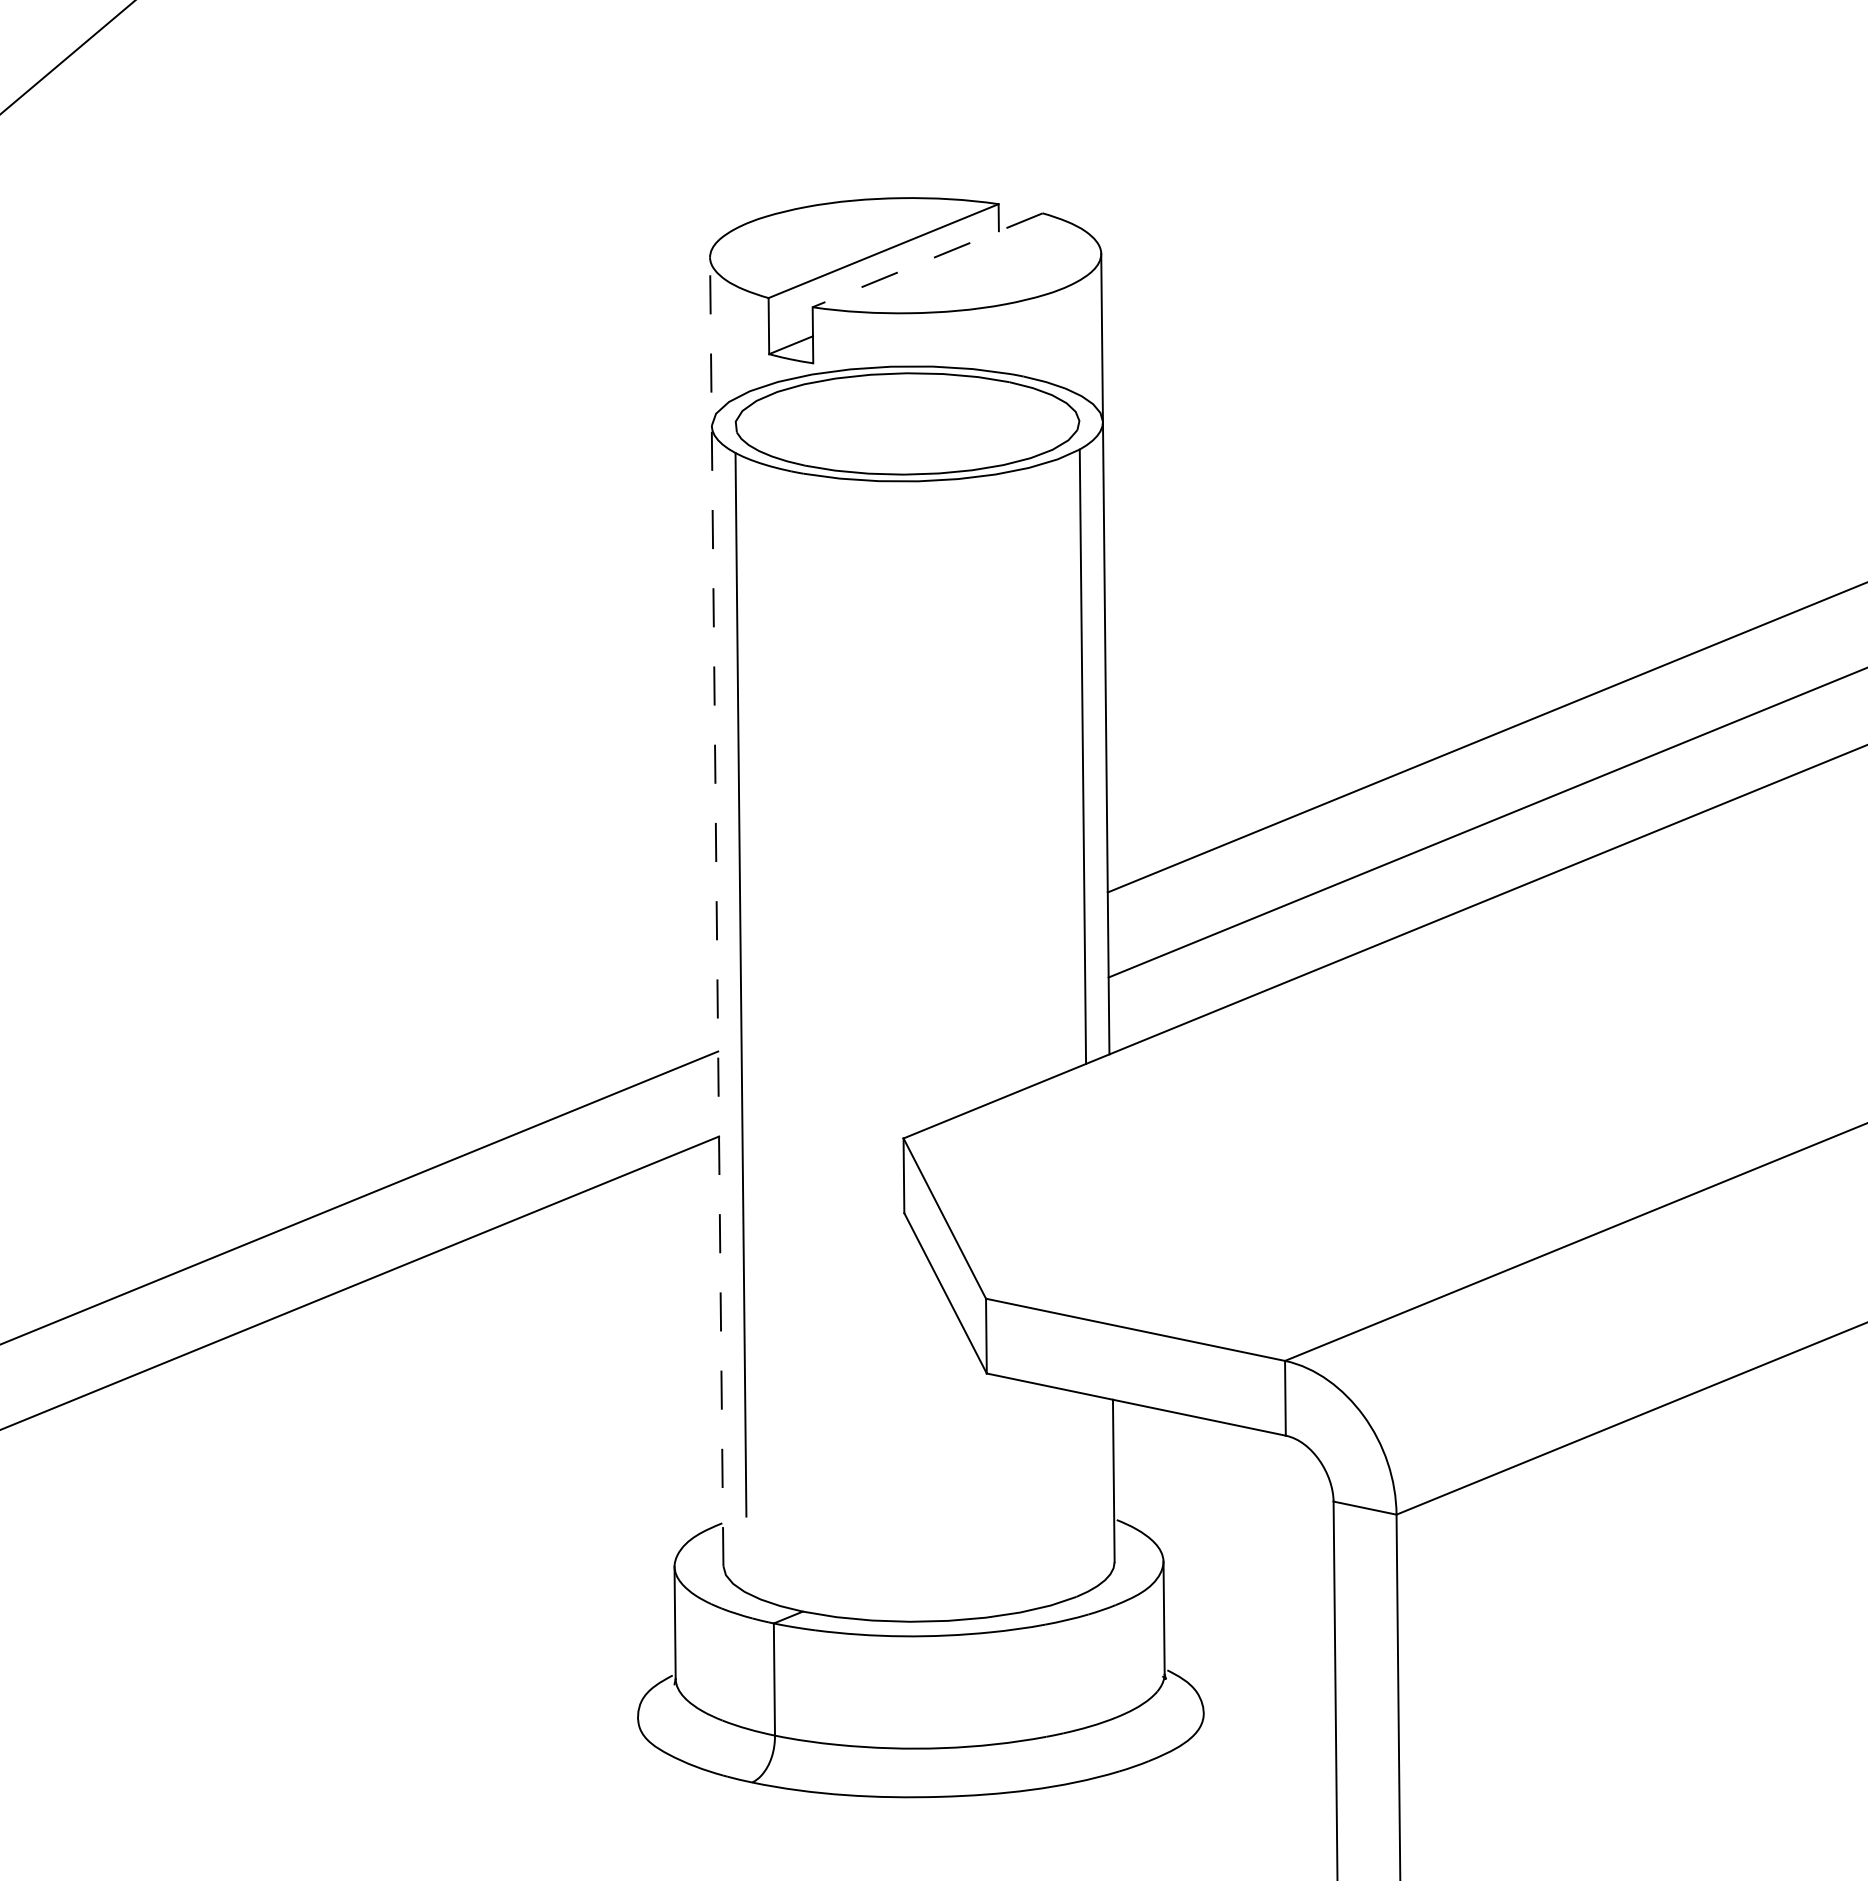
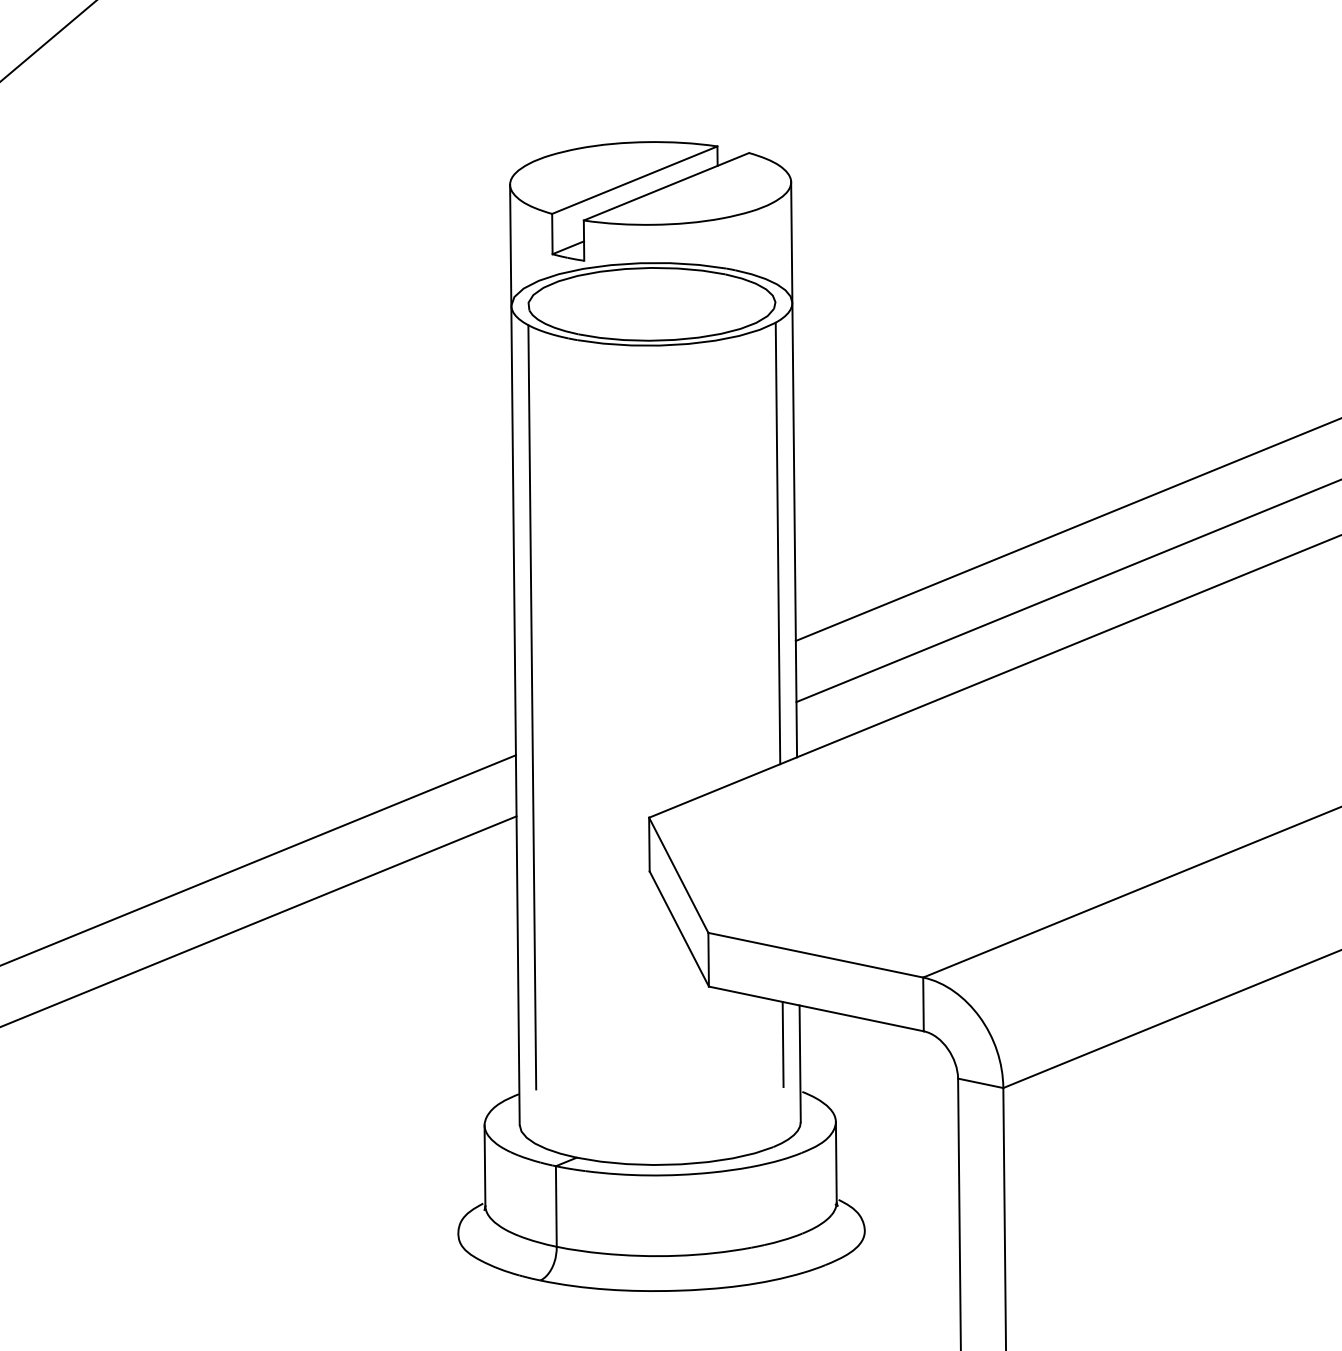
line: (927, 260) -> (666, 186), dashed -> solid
line: (716, 911) -> (514, 654), dashed -> solid
line: (1089, 1453) -> (782, 1044), added

